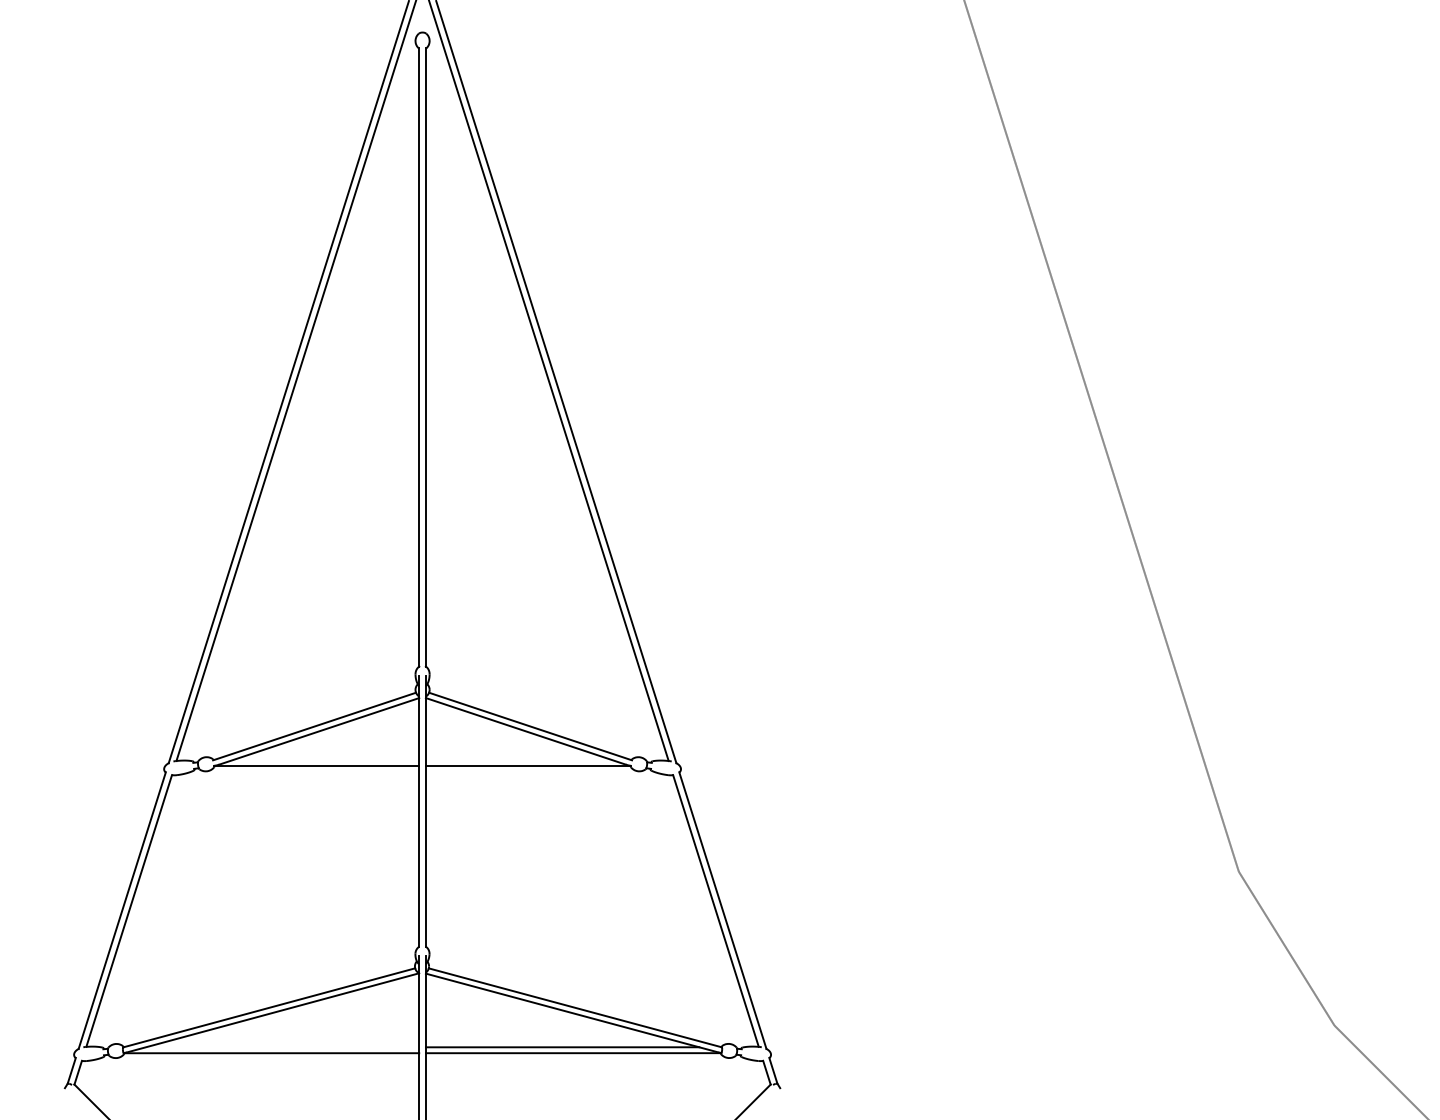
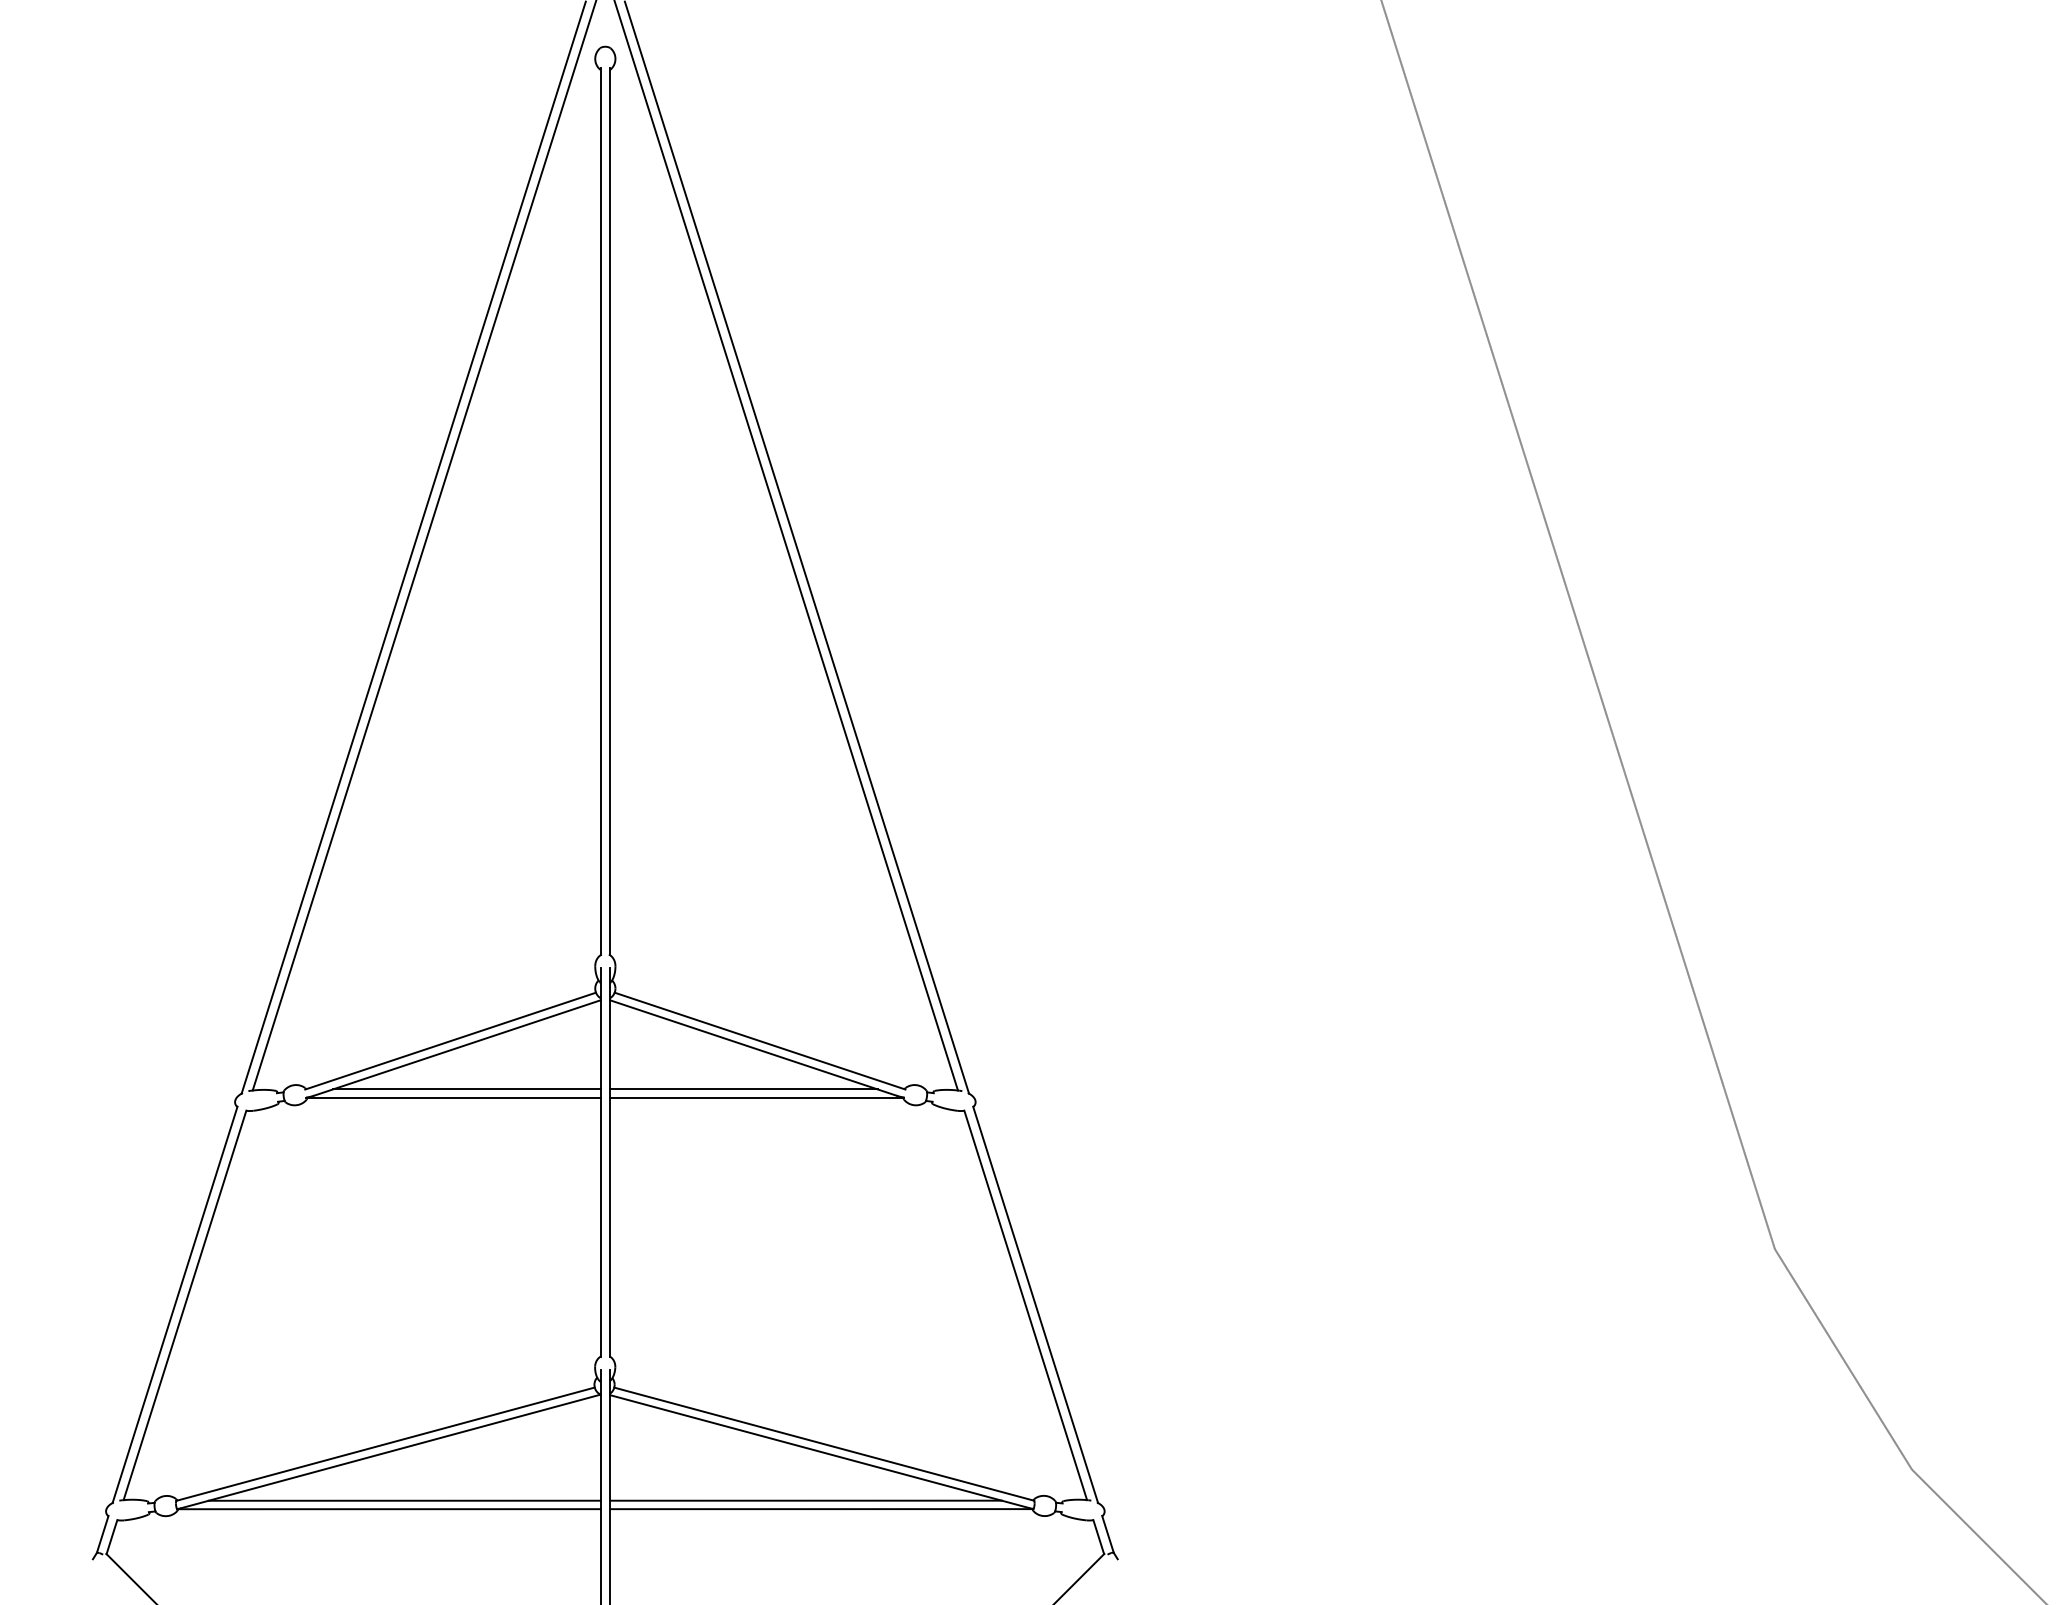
line: (325, 760) -> (466, 1089), added
line: (518, 760) -> (742, 1089), added
line: (282, 1047) -> (404, 1500), added

